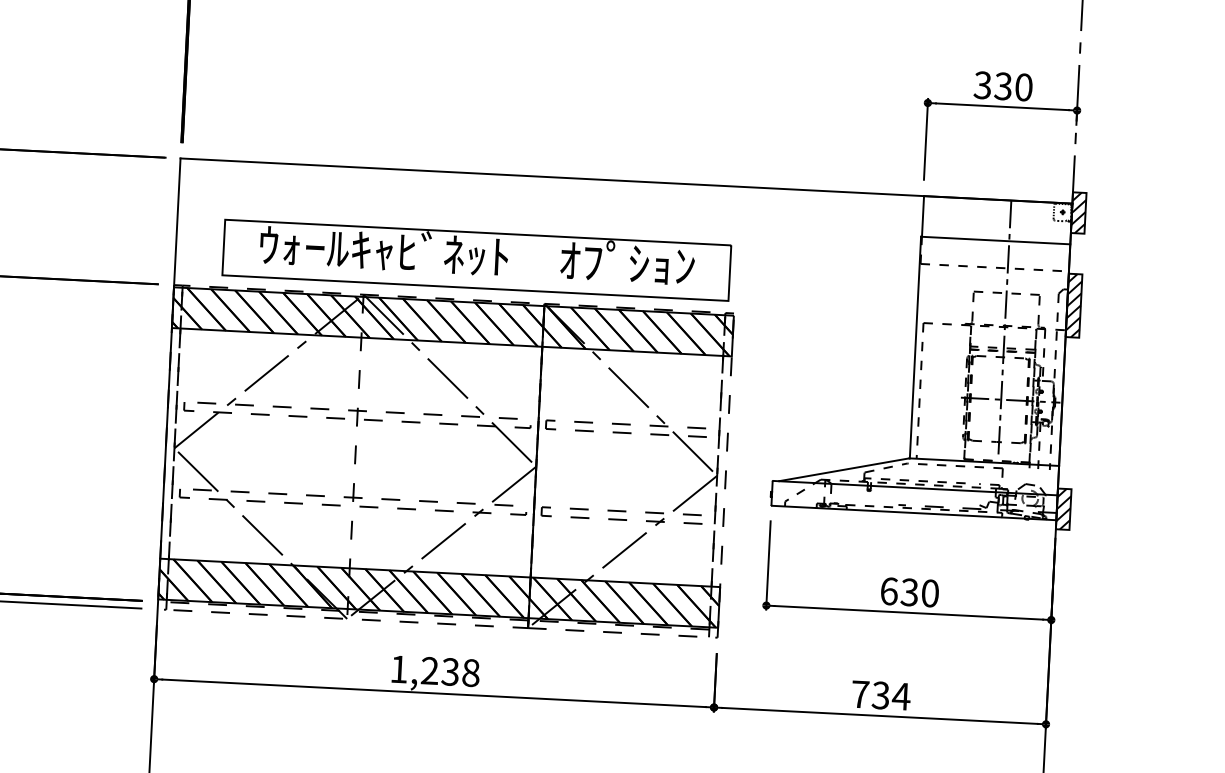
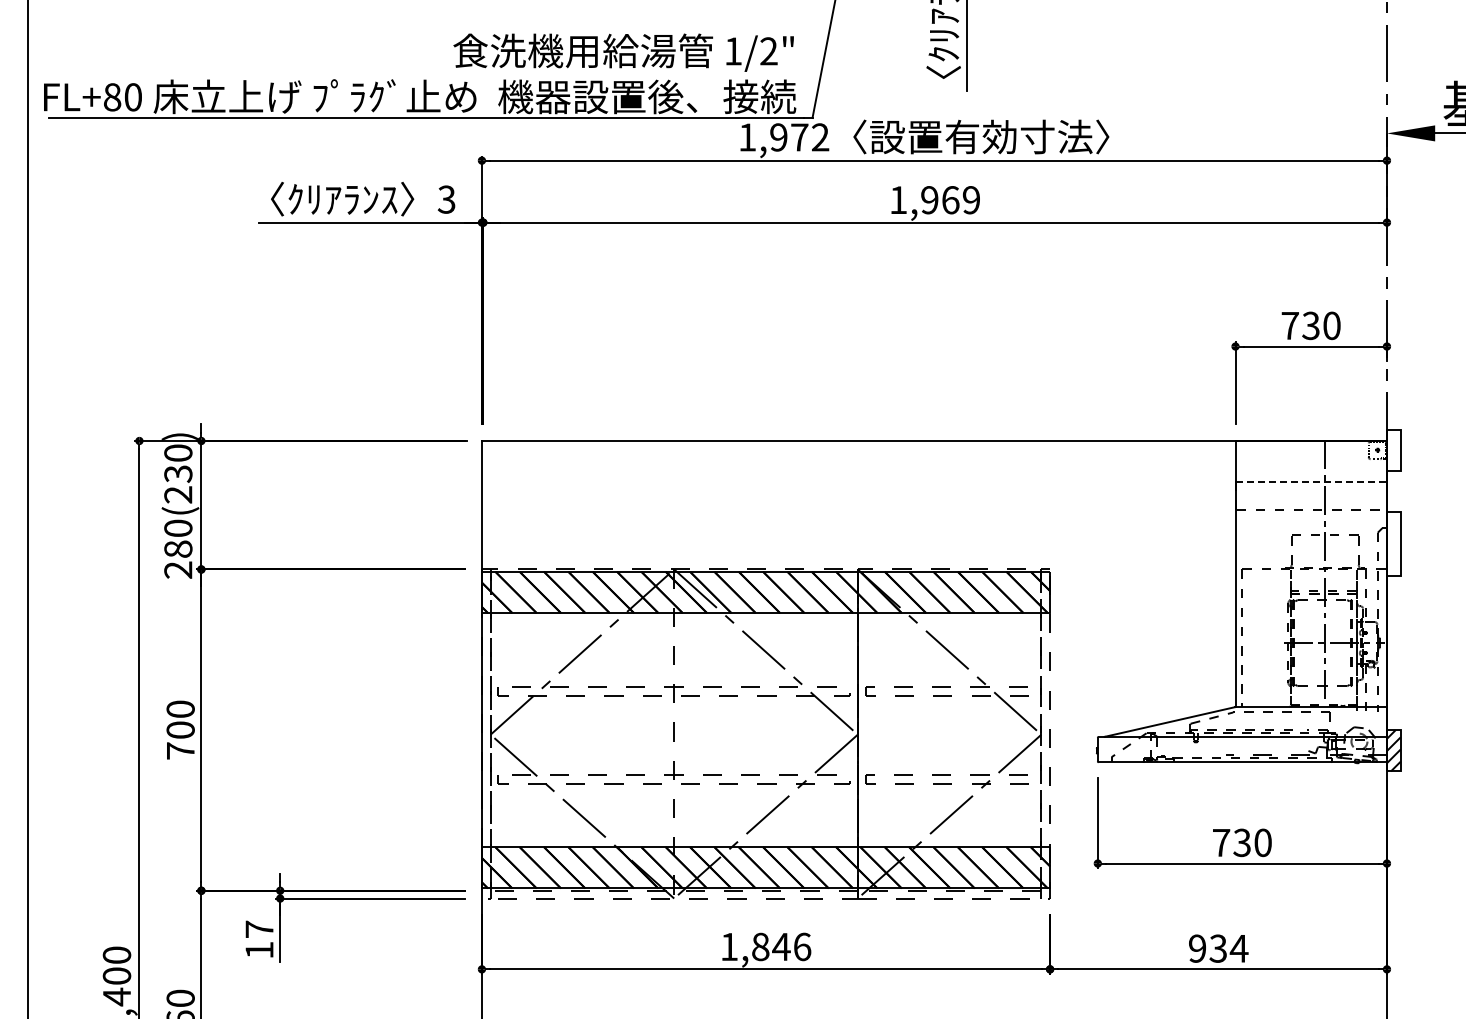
text: (982, 84) -> (1289, 325), 330 -> 730
hatch: (1078, 212) -> (1393, 449), removed
line: (995, 240) -> (1311, 482), solid -> dashed
part: (476, 259) -> (786, 528), removed
hatch: (1073, 305) -> (1393, 544), removed
text: (889, 591) -> (1221, 842), 630 -> 730
text: (450, 671) -> (781, 946), 1,238 -> 1,846
text: (860, 694) -> (1197, 948), 734 -> 934

